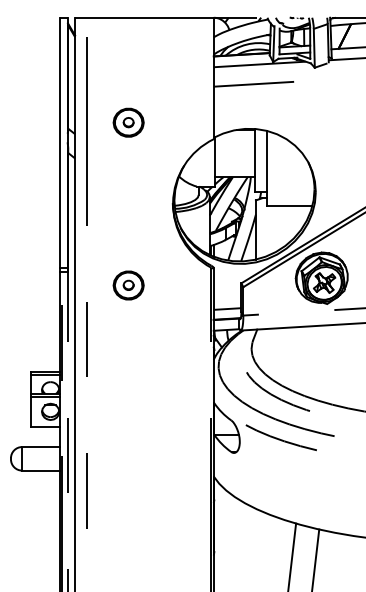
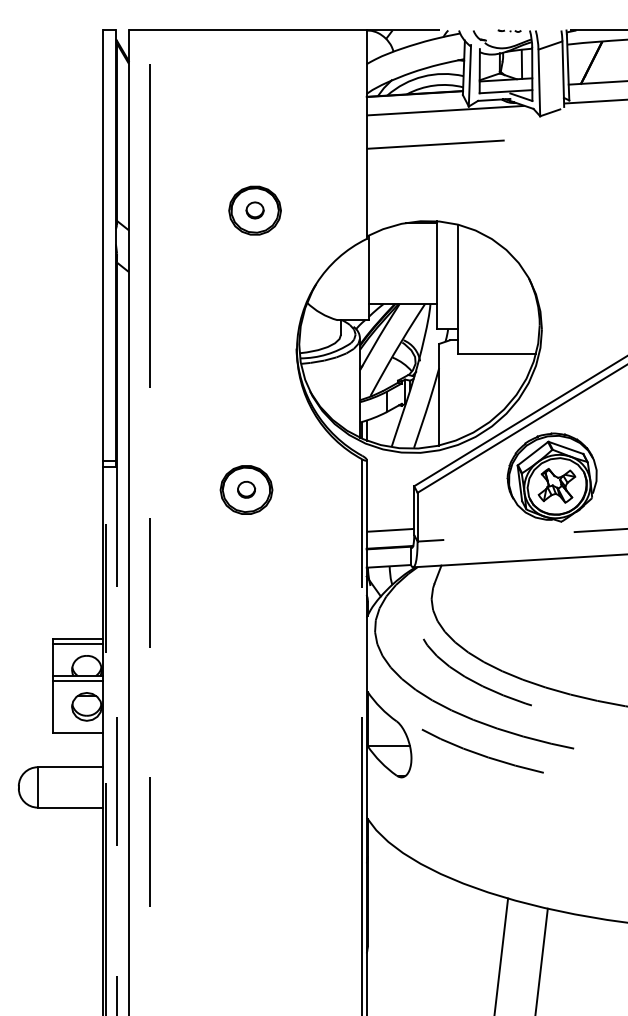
part: (128, 122) -> (254, 210), moved
part: (128, 285) -> (246, 489), moved

